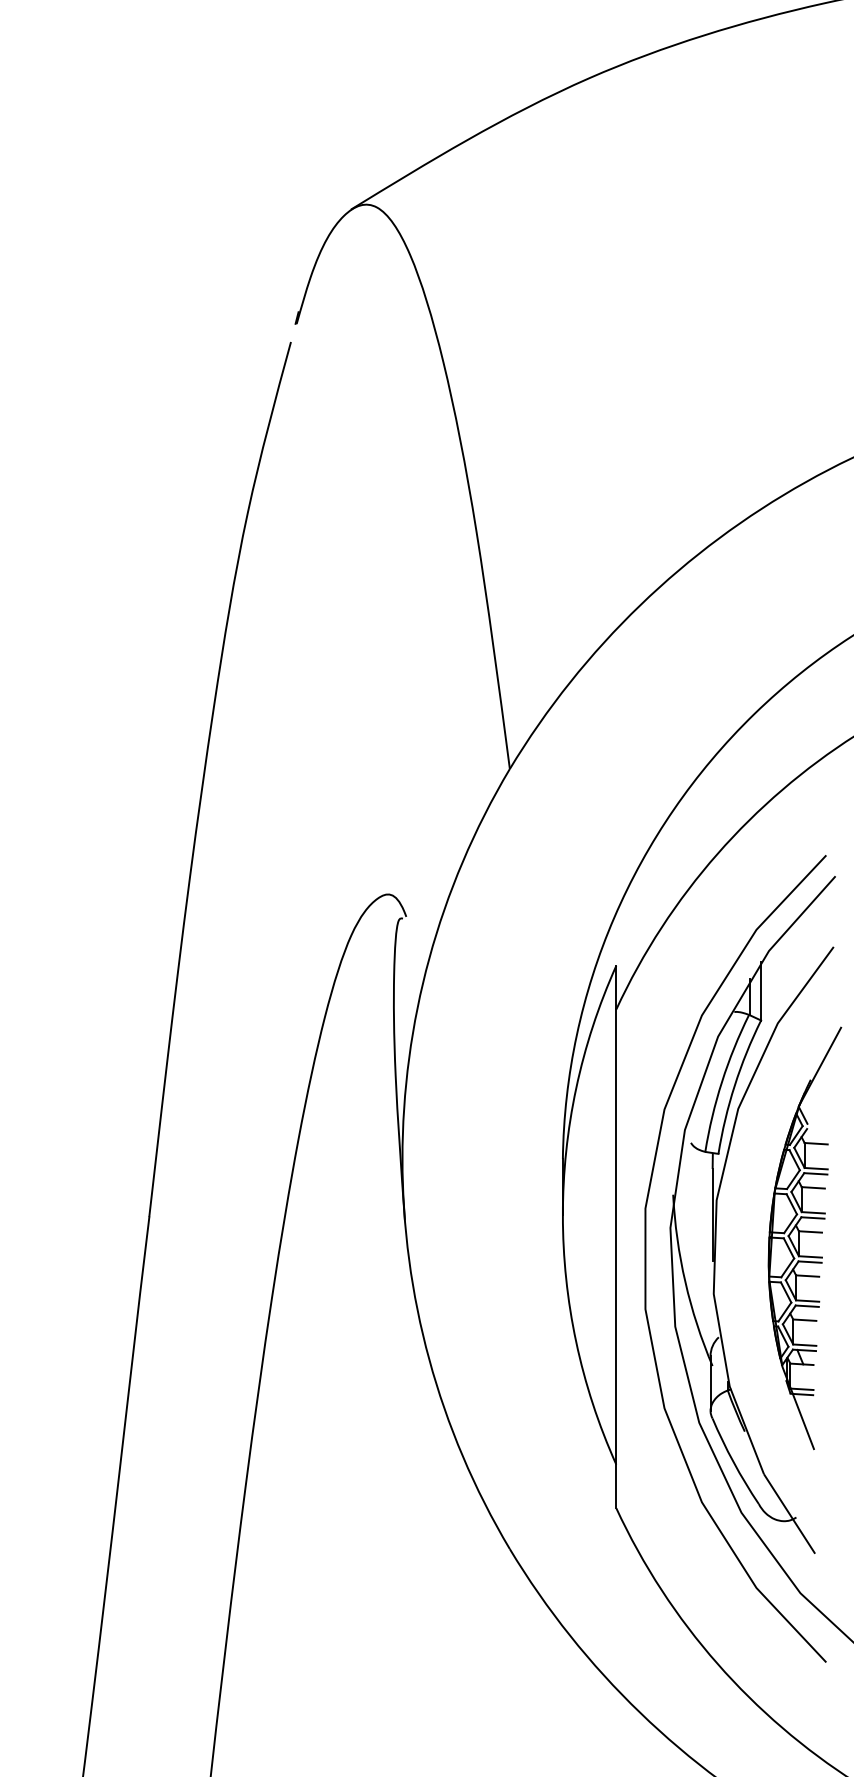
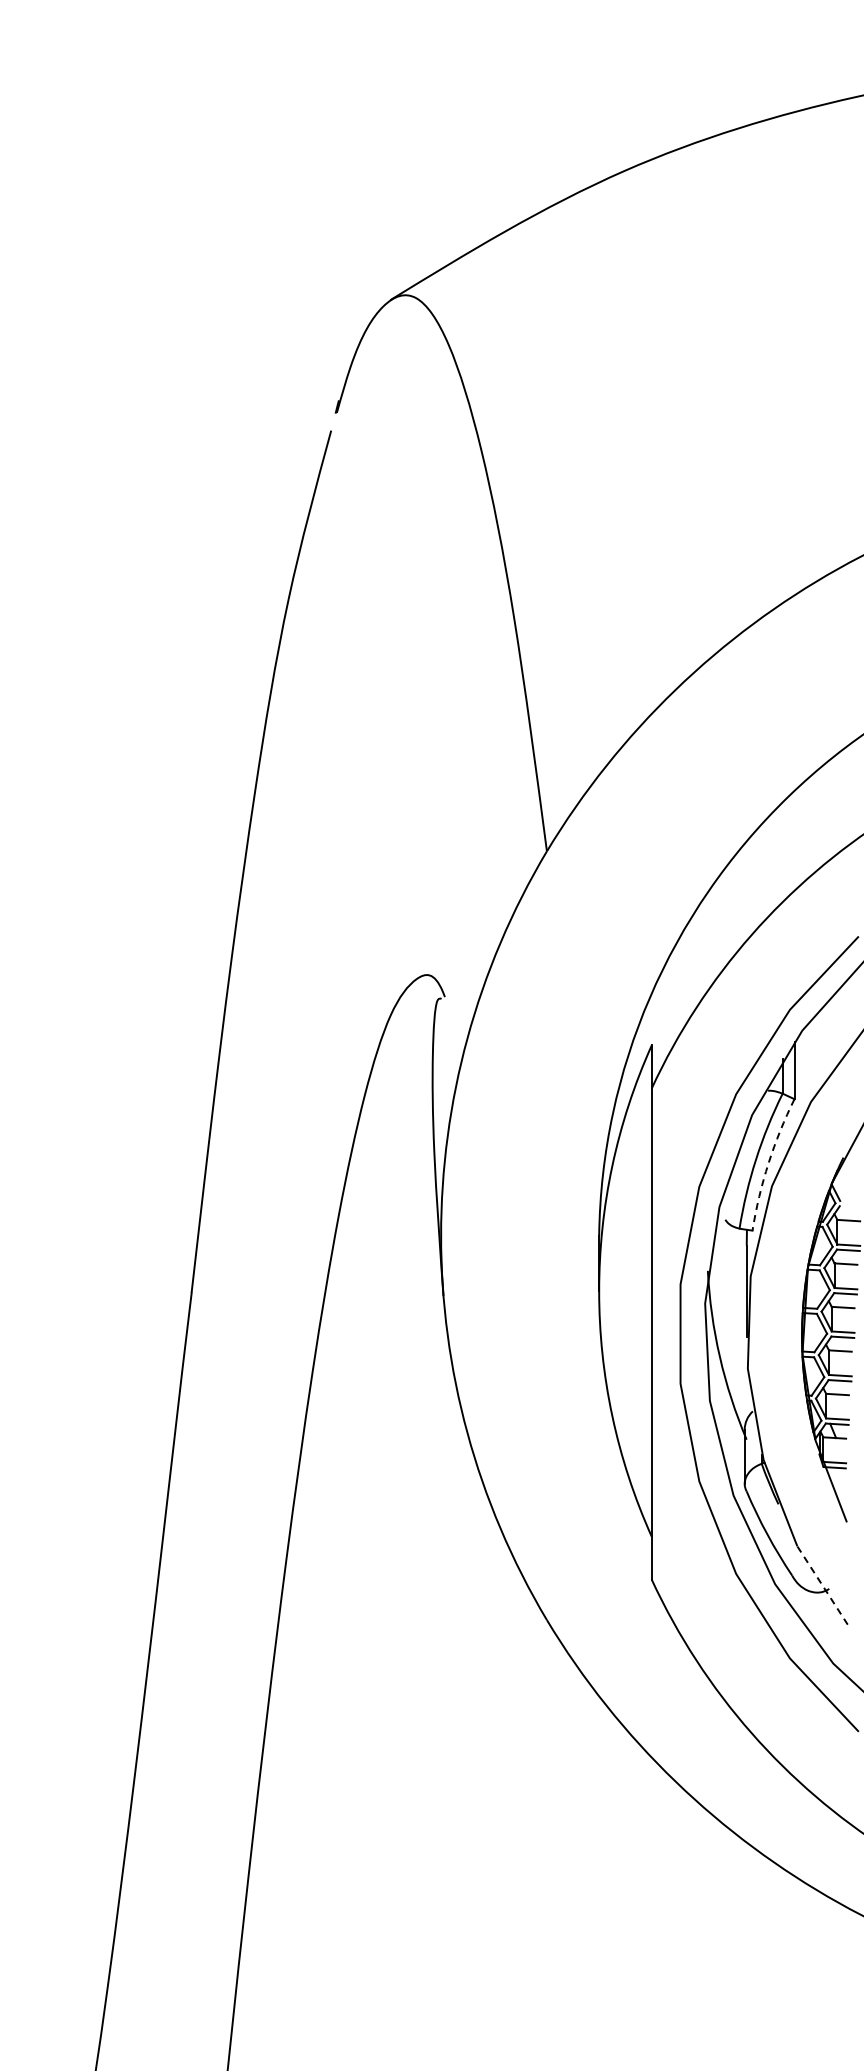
arc: (734, 1085) -> (768, 1163), solid -> dashed
line: (789, 1514) -> (822, 1585), solid -> dashed

